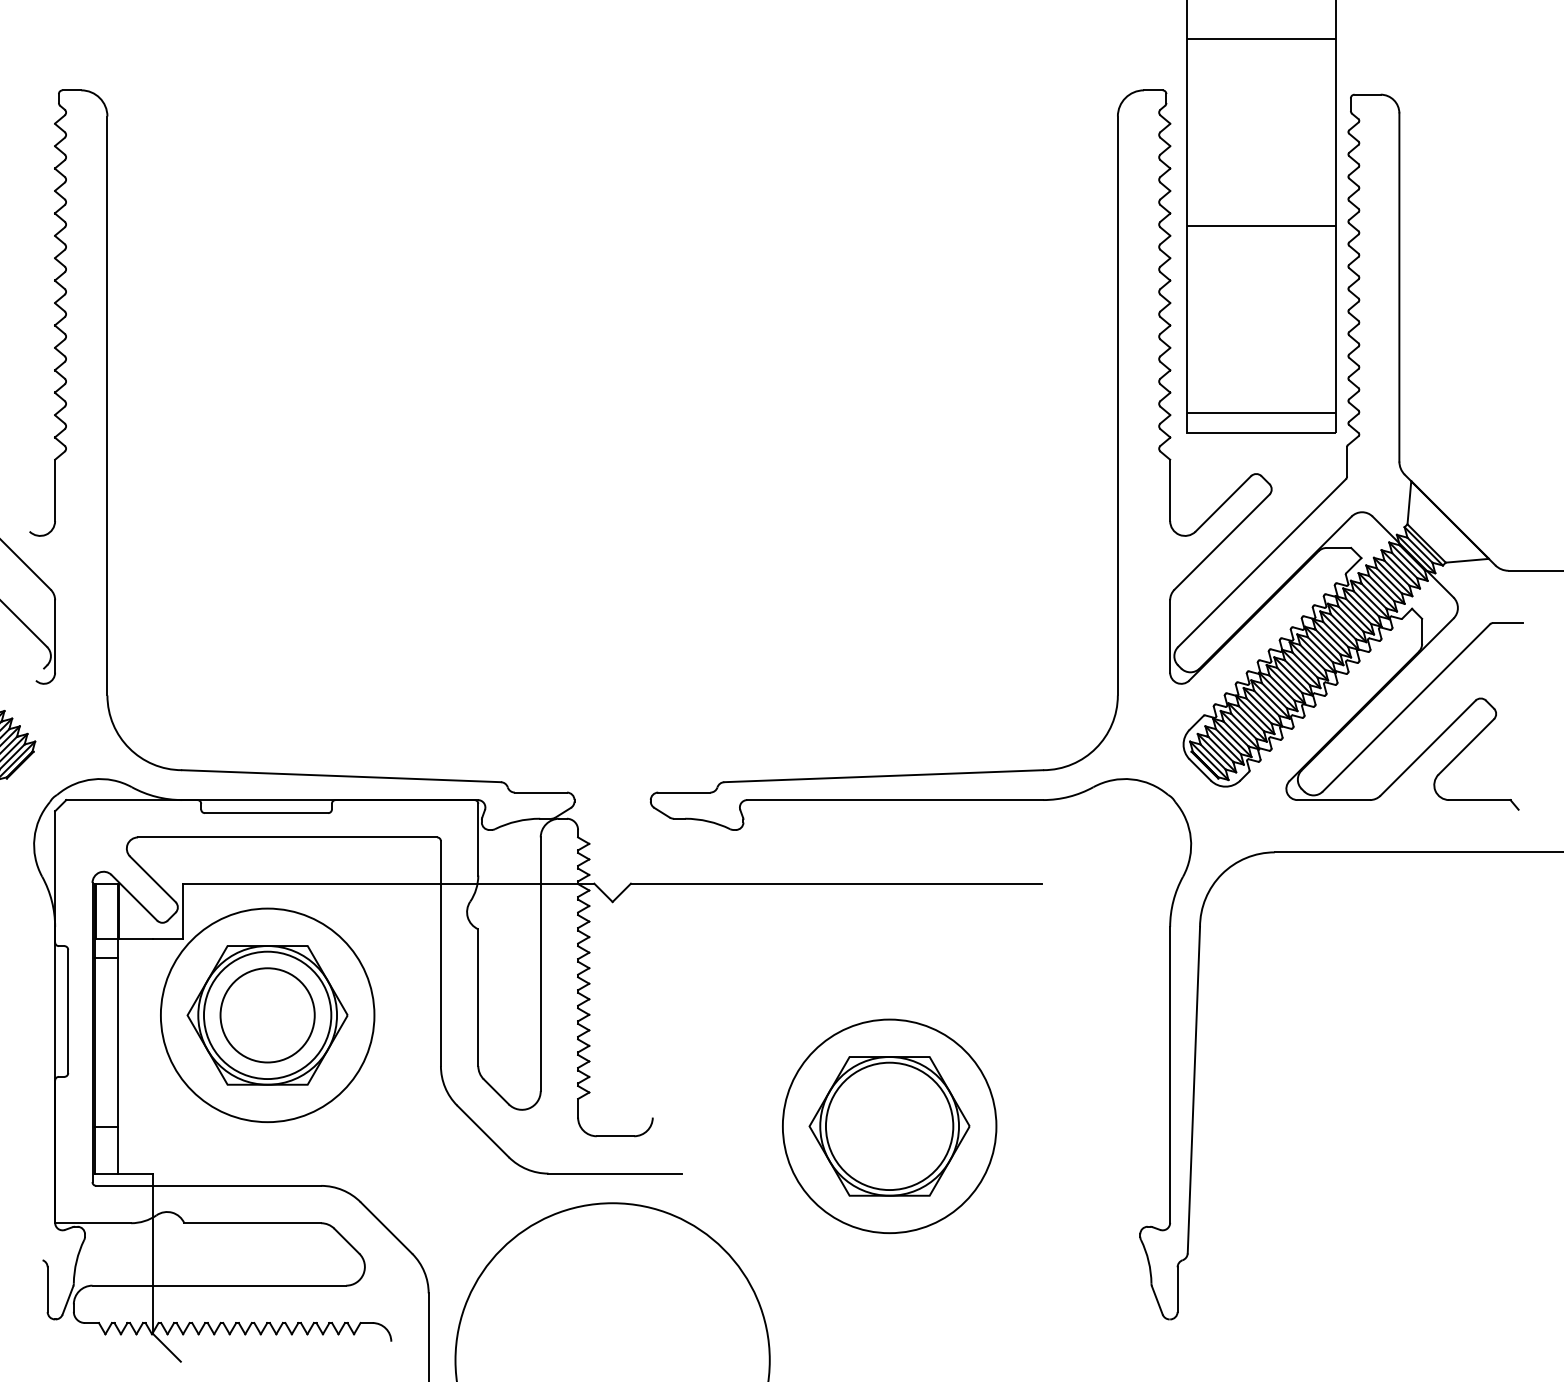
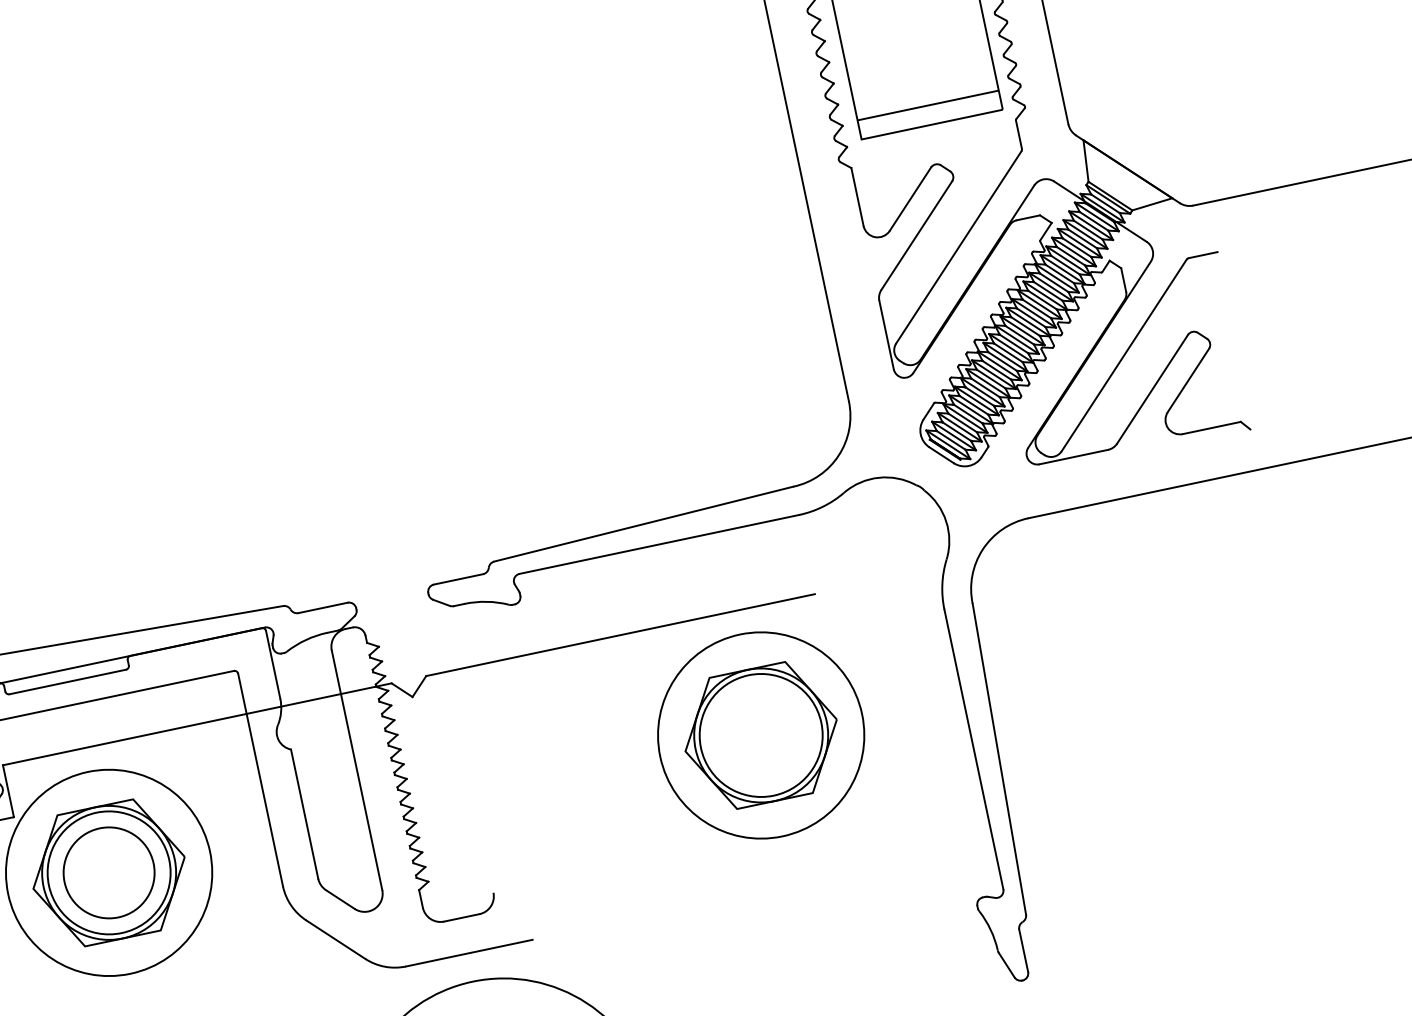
part: (889, 1126) -> (761, 735), moved

